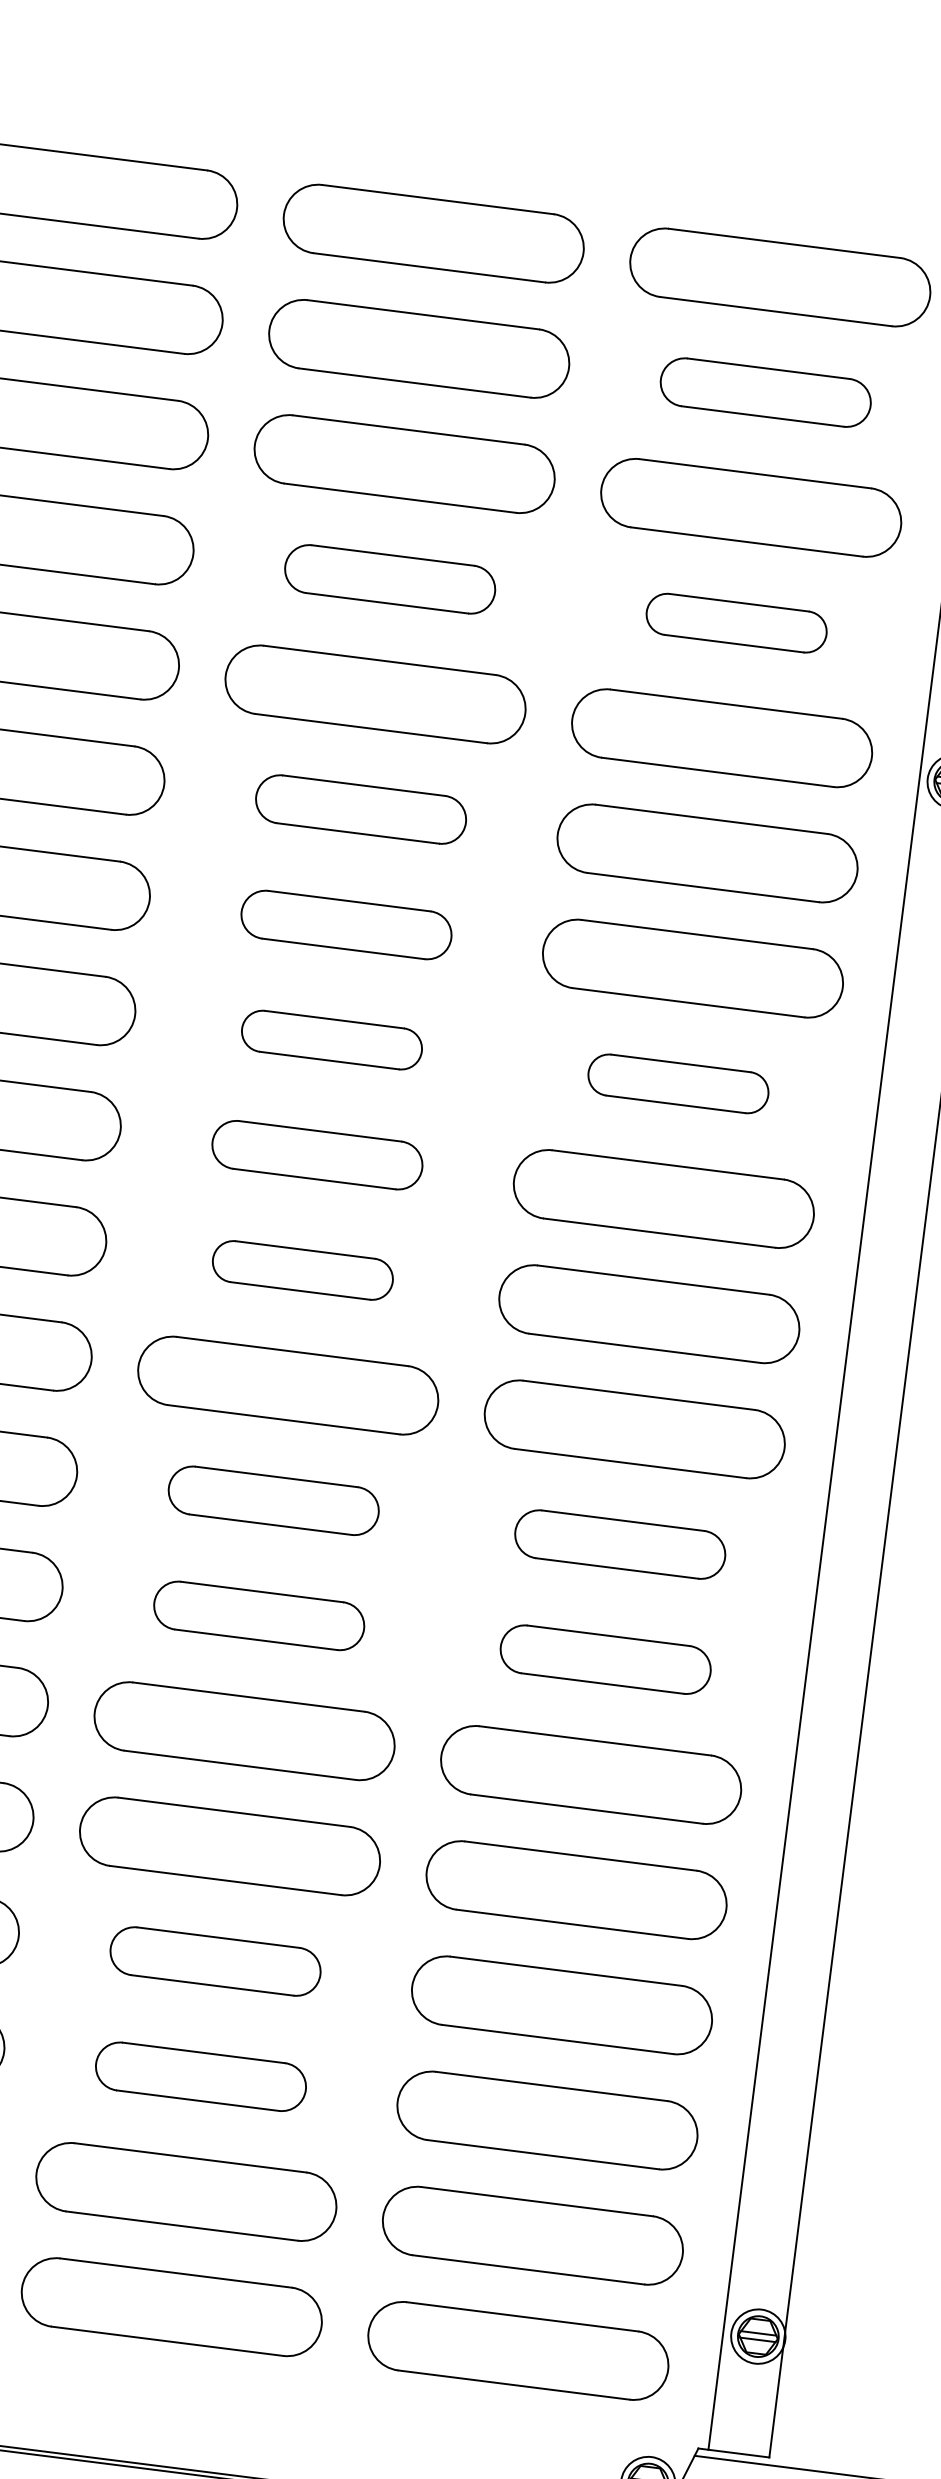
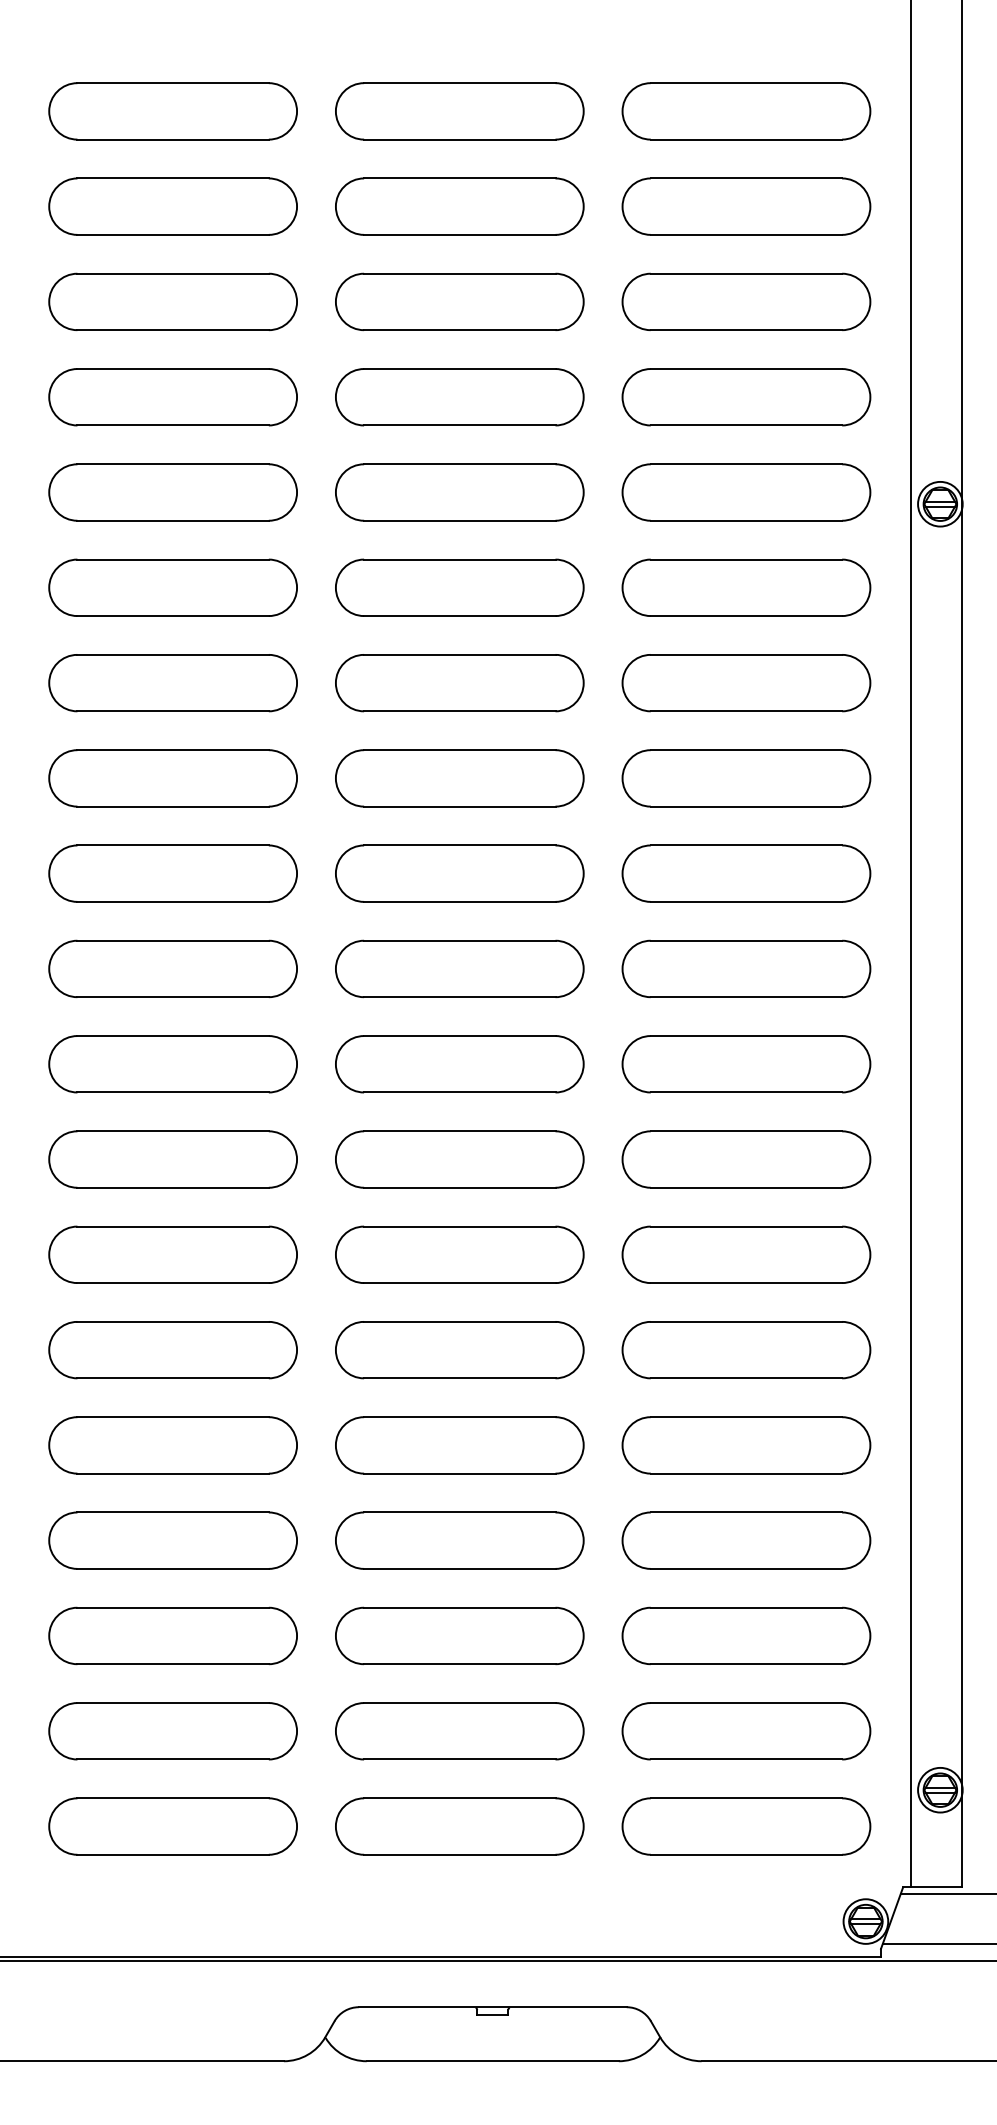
part: (765, 392) -> (746, 206), size x1.43
part: (389, 579) -> (459, 397), size x1.43
part: (736, 623) -> (746, 397), size x1.67
part: (360, 809) -> (459, 587), size x1.43
part: (346, 925) -> (459, 683), size x1.43
part: (331, 1040) -> (459, 778), size x1.67
part: (678, 1083) -> (746, 778), size x1.67
part: (317, 1154) -> (459, 873), size x1.43
part: (302, 1269) -> (459, 968), size x1.67
part: (273, 1500) -> (459, 1159), size x1.43
part: (620, 1544) -> (746, 1159), size x1.43
part: (258, 1615) -> (459, 1254), size x1.43
part: (605, 1659) -> (746, 1254), size x1.43
part: (215, 1961) -> (459, 1540), size x1.43
part: (200, 2076) -> (459, 1635), size x1.43

